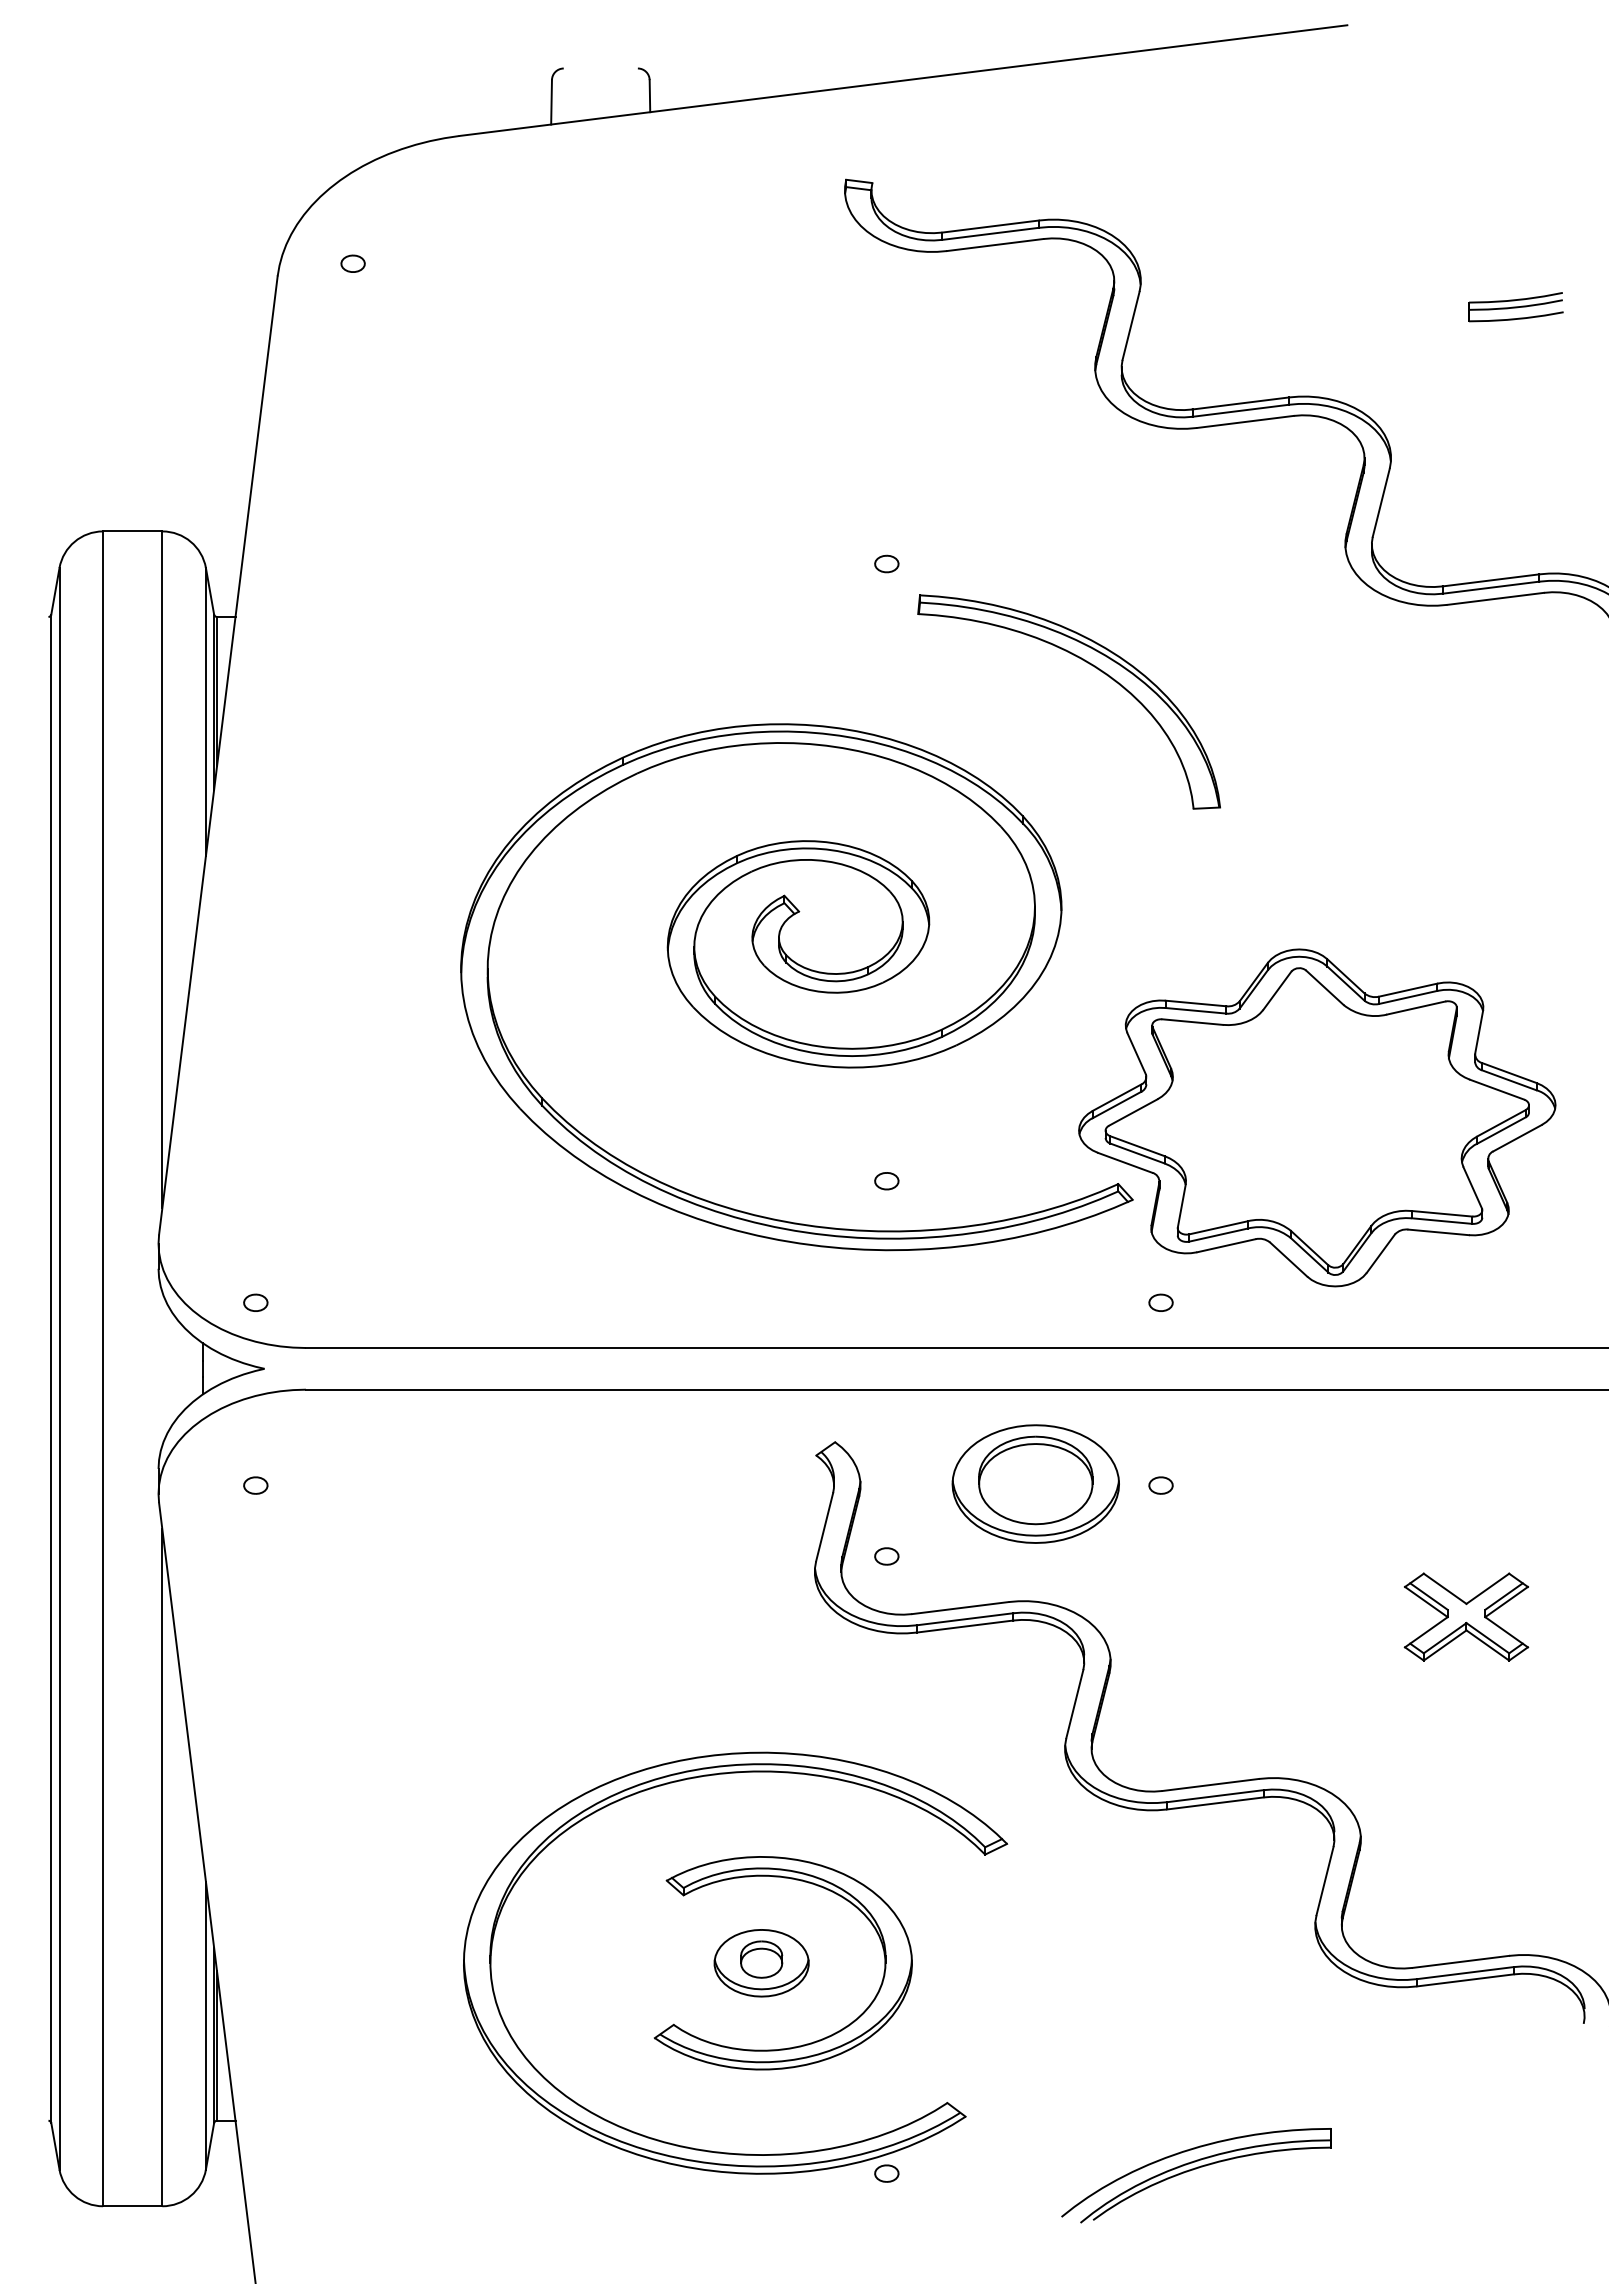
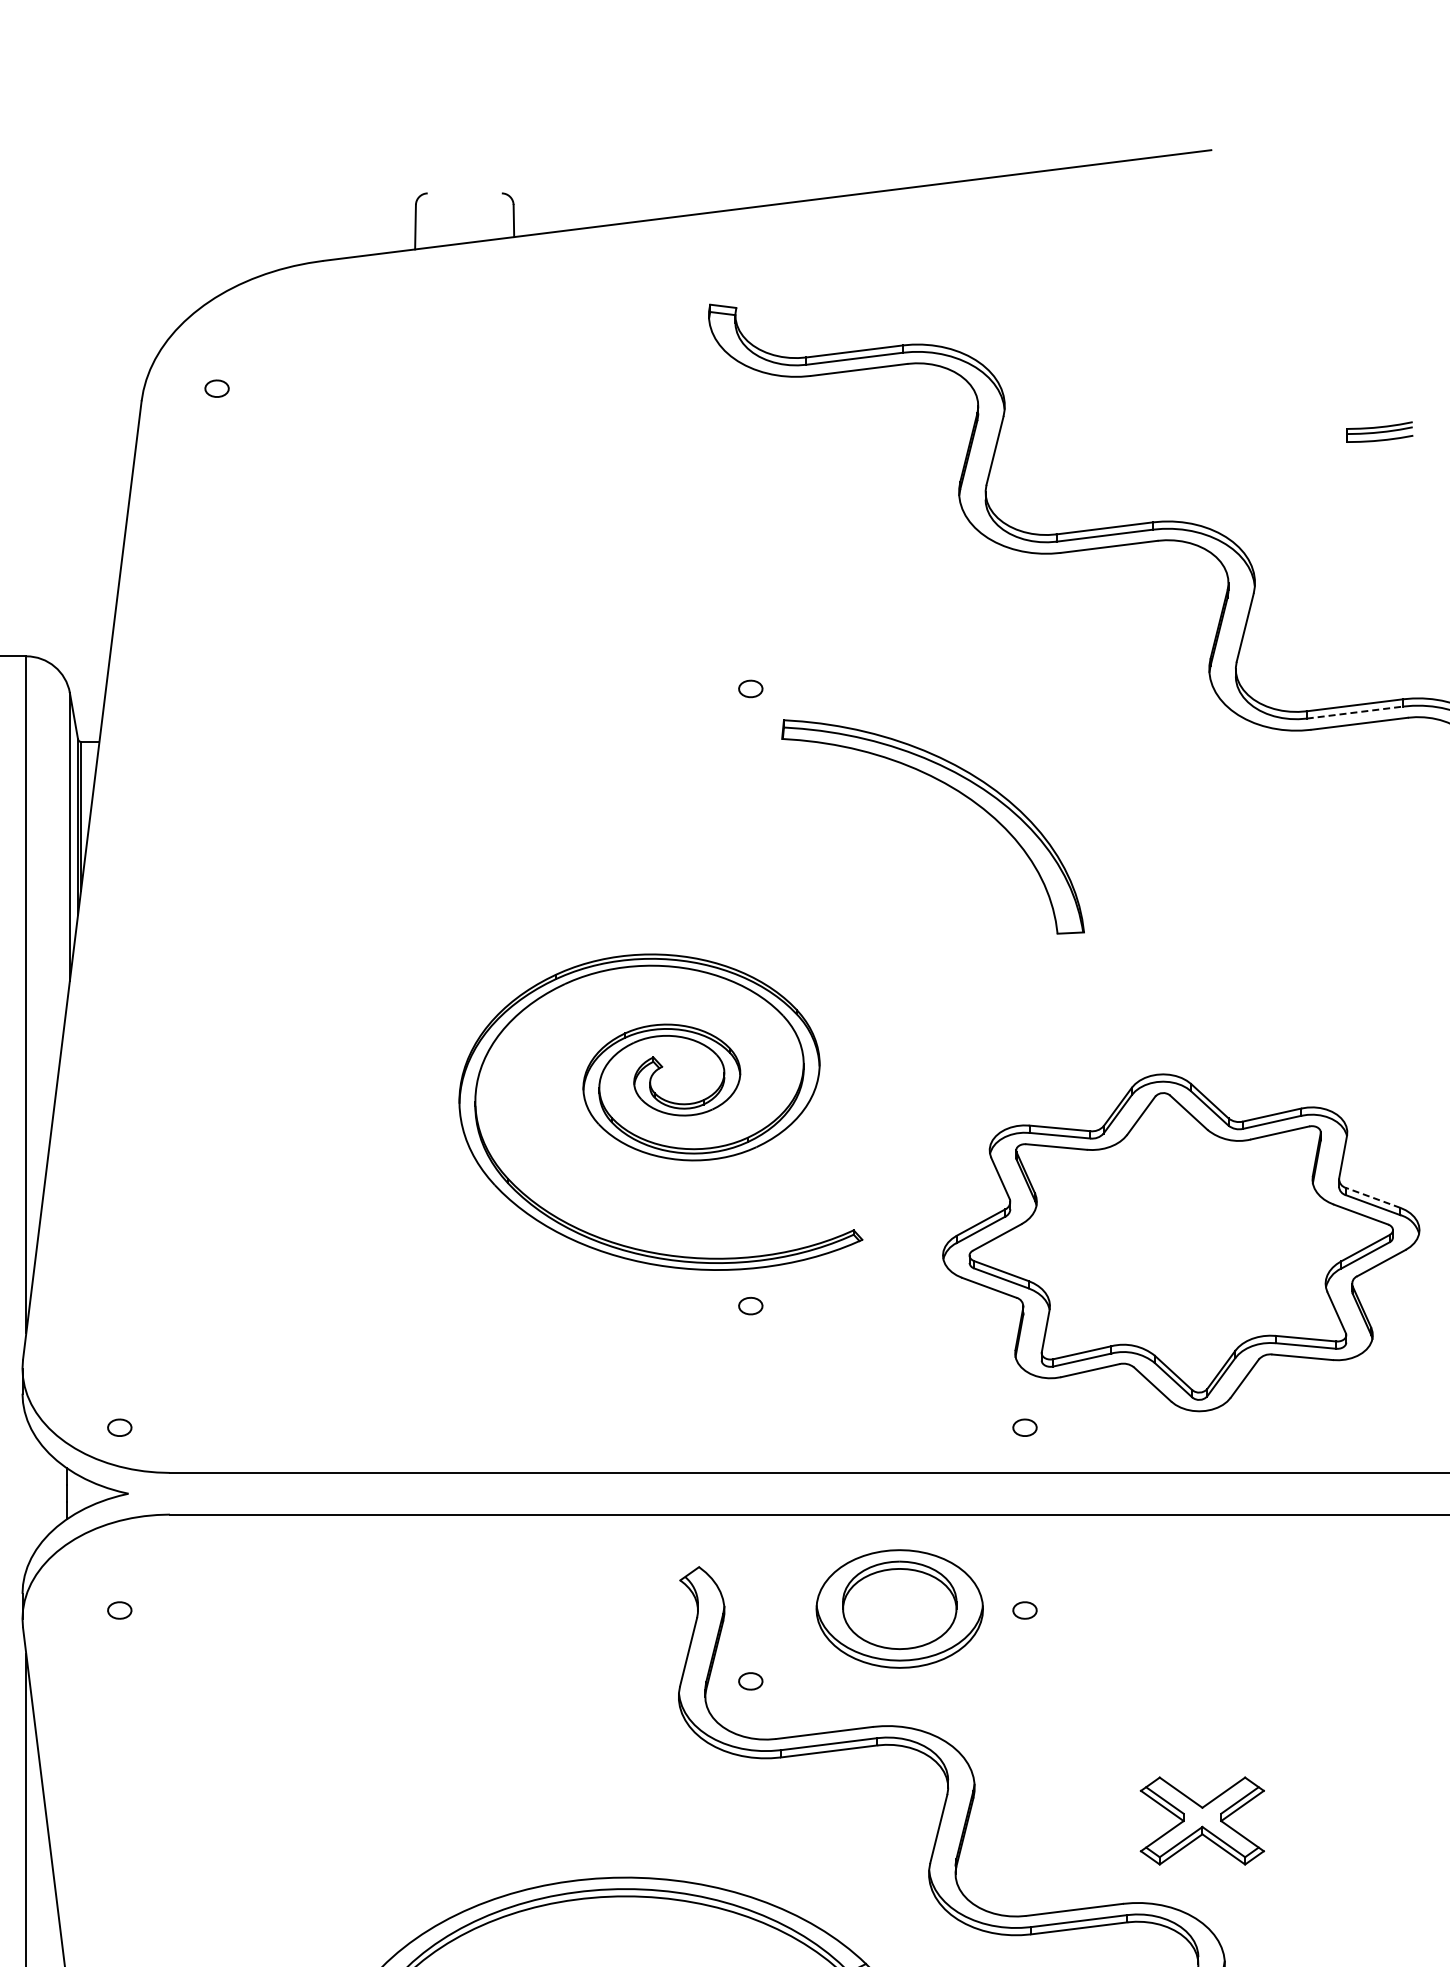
part: (1515, 307) -> (1379, 432), size x0.7
line: (1490, 587) -> (1354, 712), solid -> dashed
part: (796, 987) -> (660, 1112), size x0.6
line: (1509, 1073) -> (1373, 1198), solid -> dashed
part: (1466, 1616) -> (1202, 1820), moved

